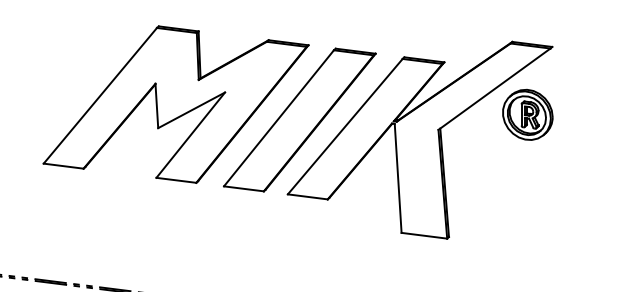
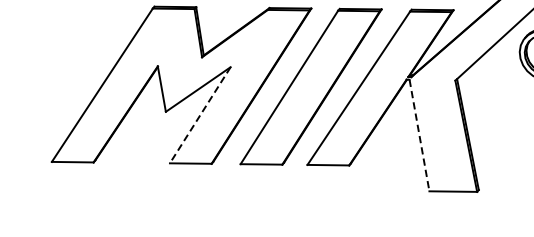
line: (190, 135) -> (200, 115), solid -> dashed
line: (398, 178) -> (419, 135), solid -> dashed

